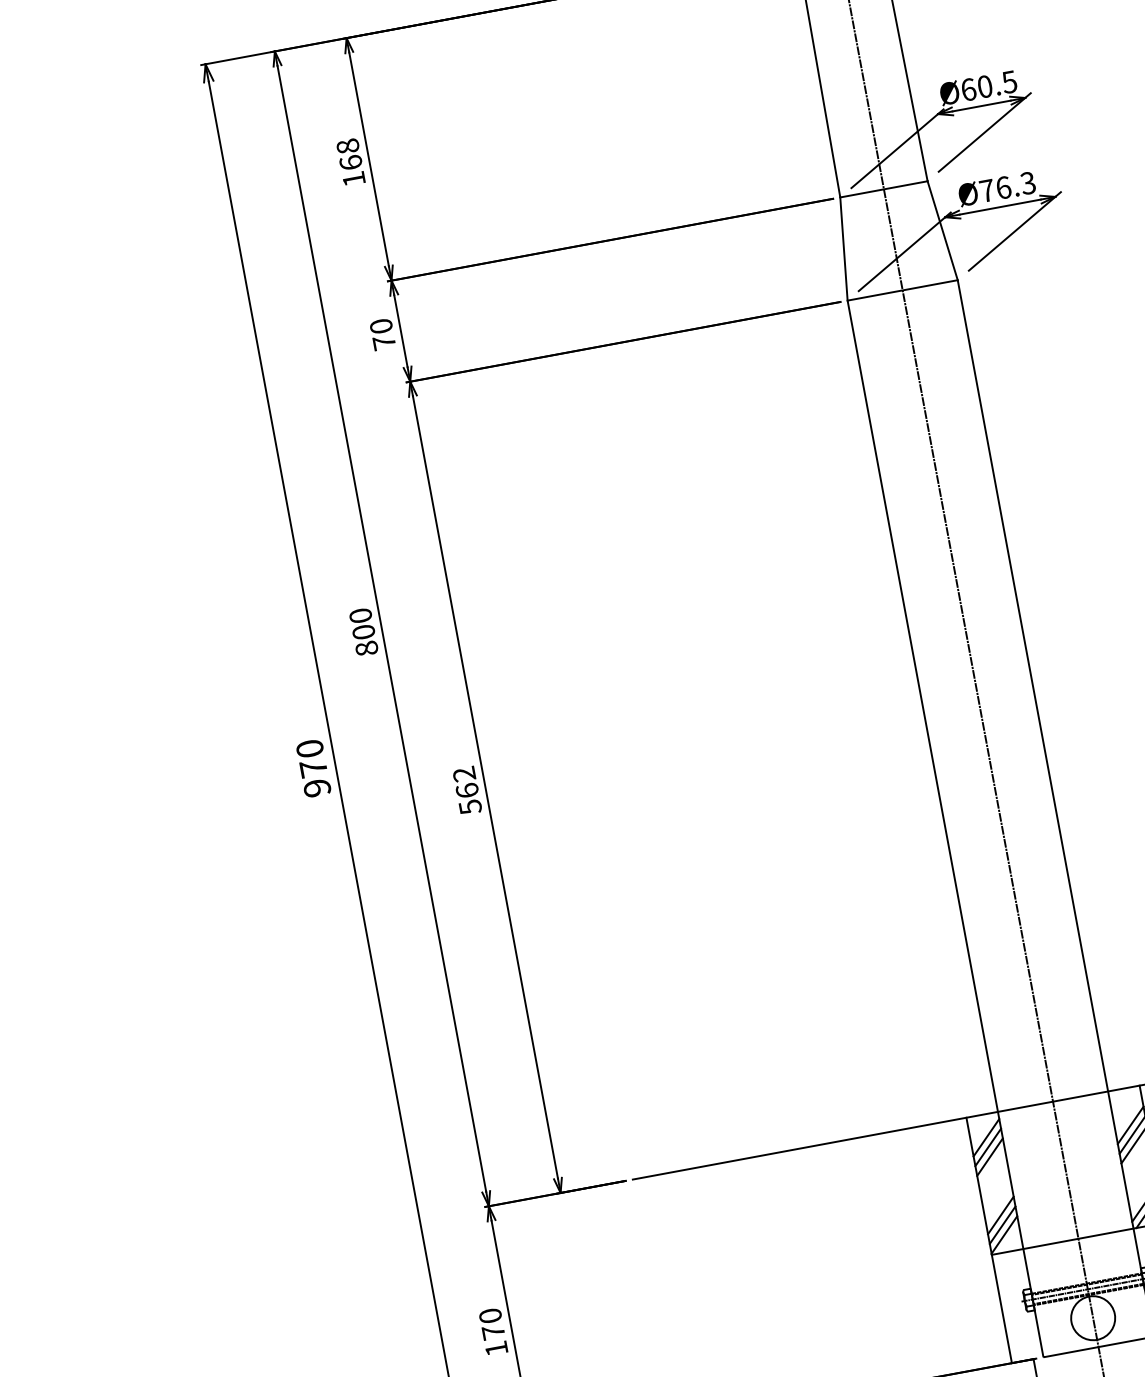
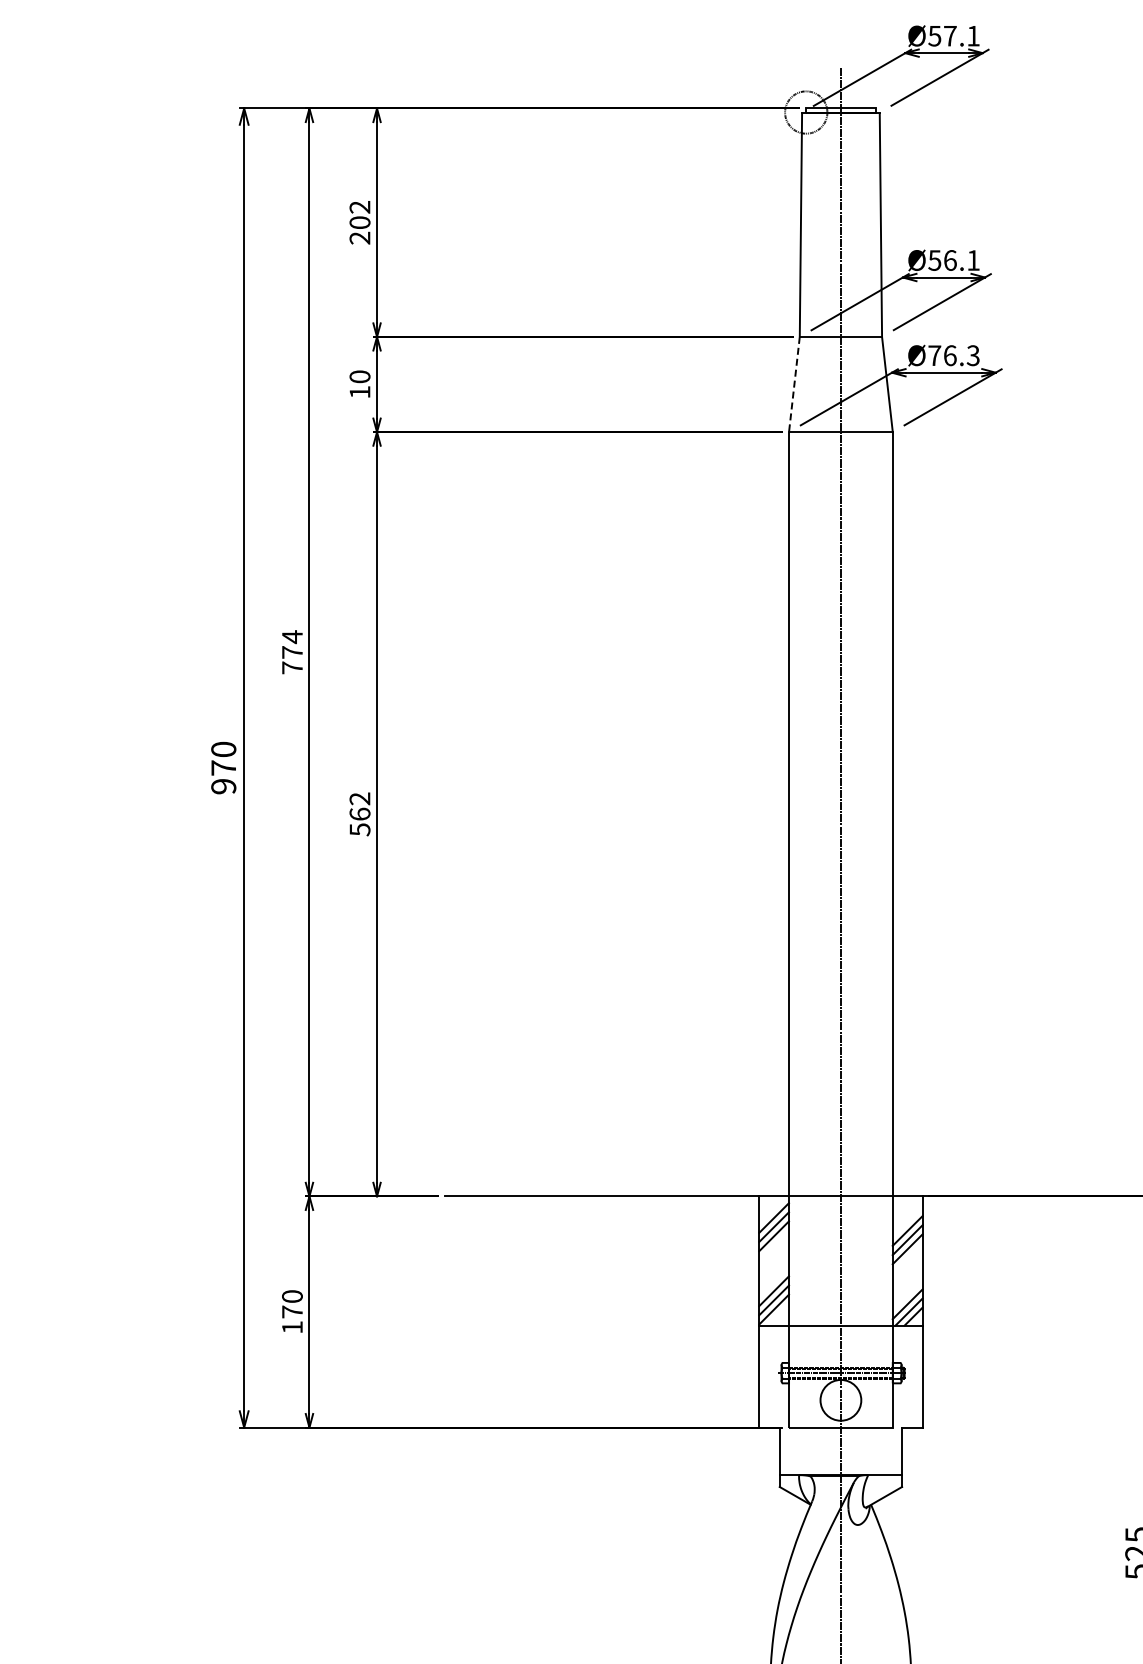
text: (988, 86) -> (953, 260), Ø60.5 -> Ø56.1
text: (350, 162) -> (359, 222), 168 -> 202
line: (844, 249) -> (794, 384), solid -> dashed
text: (383, 342) -> (359, 391), 70 -> 10
text: (363, 632) -> (292, 652), 800 -> 774

